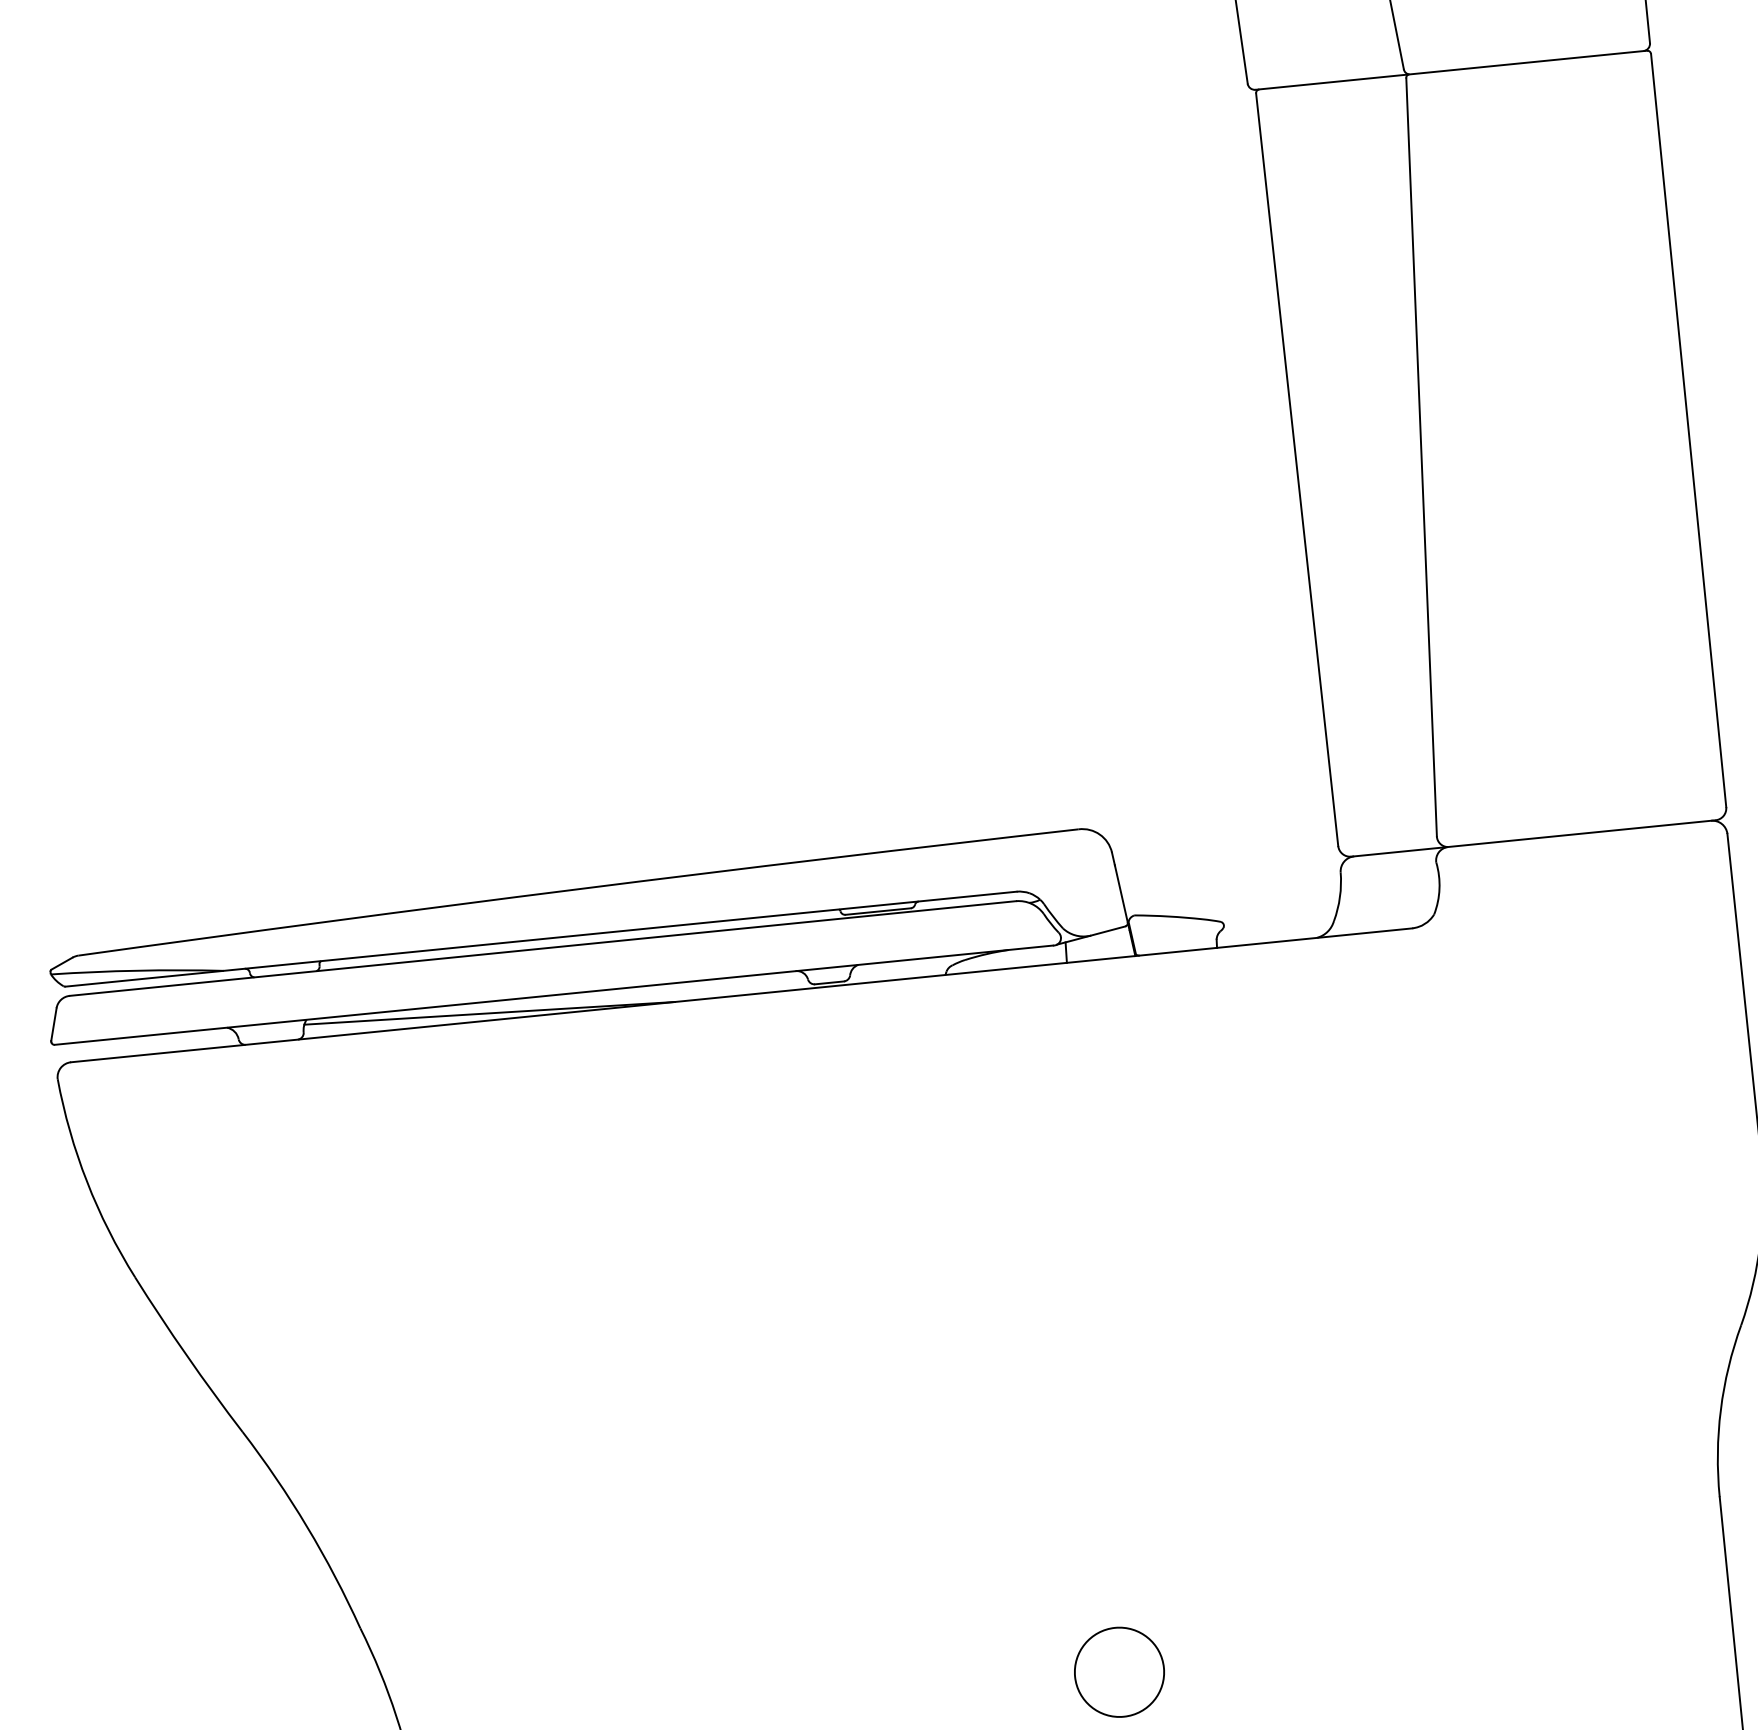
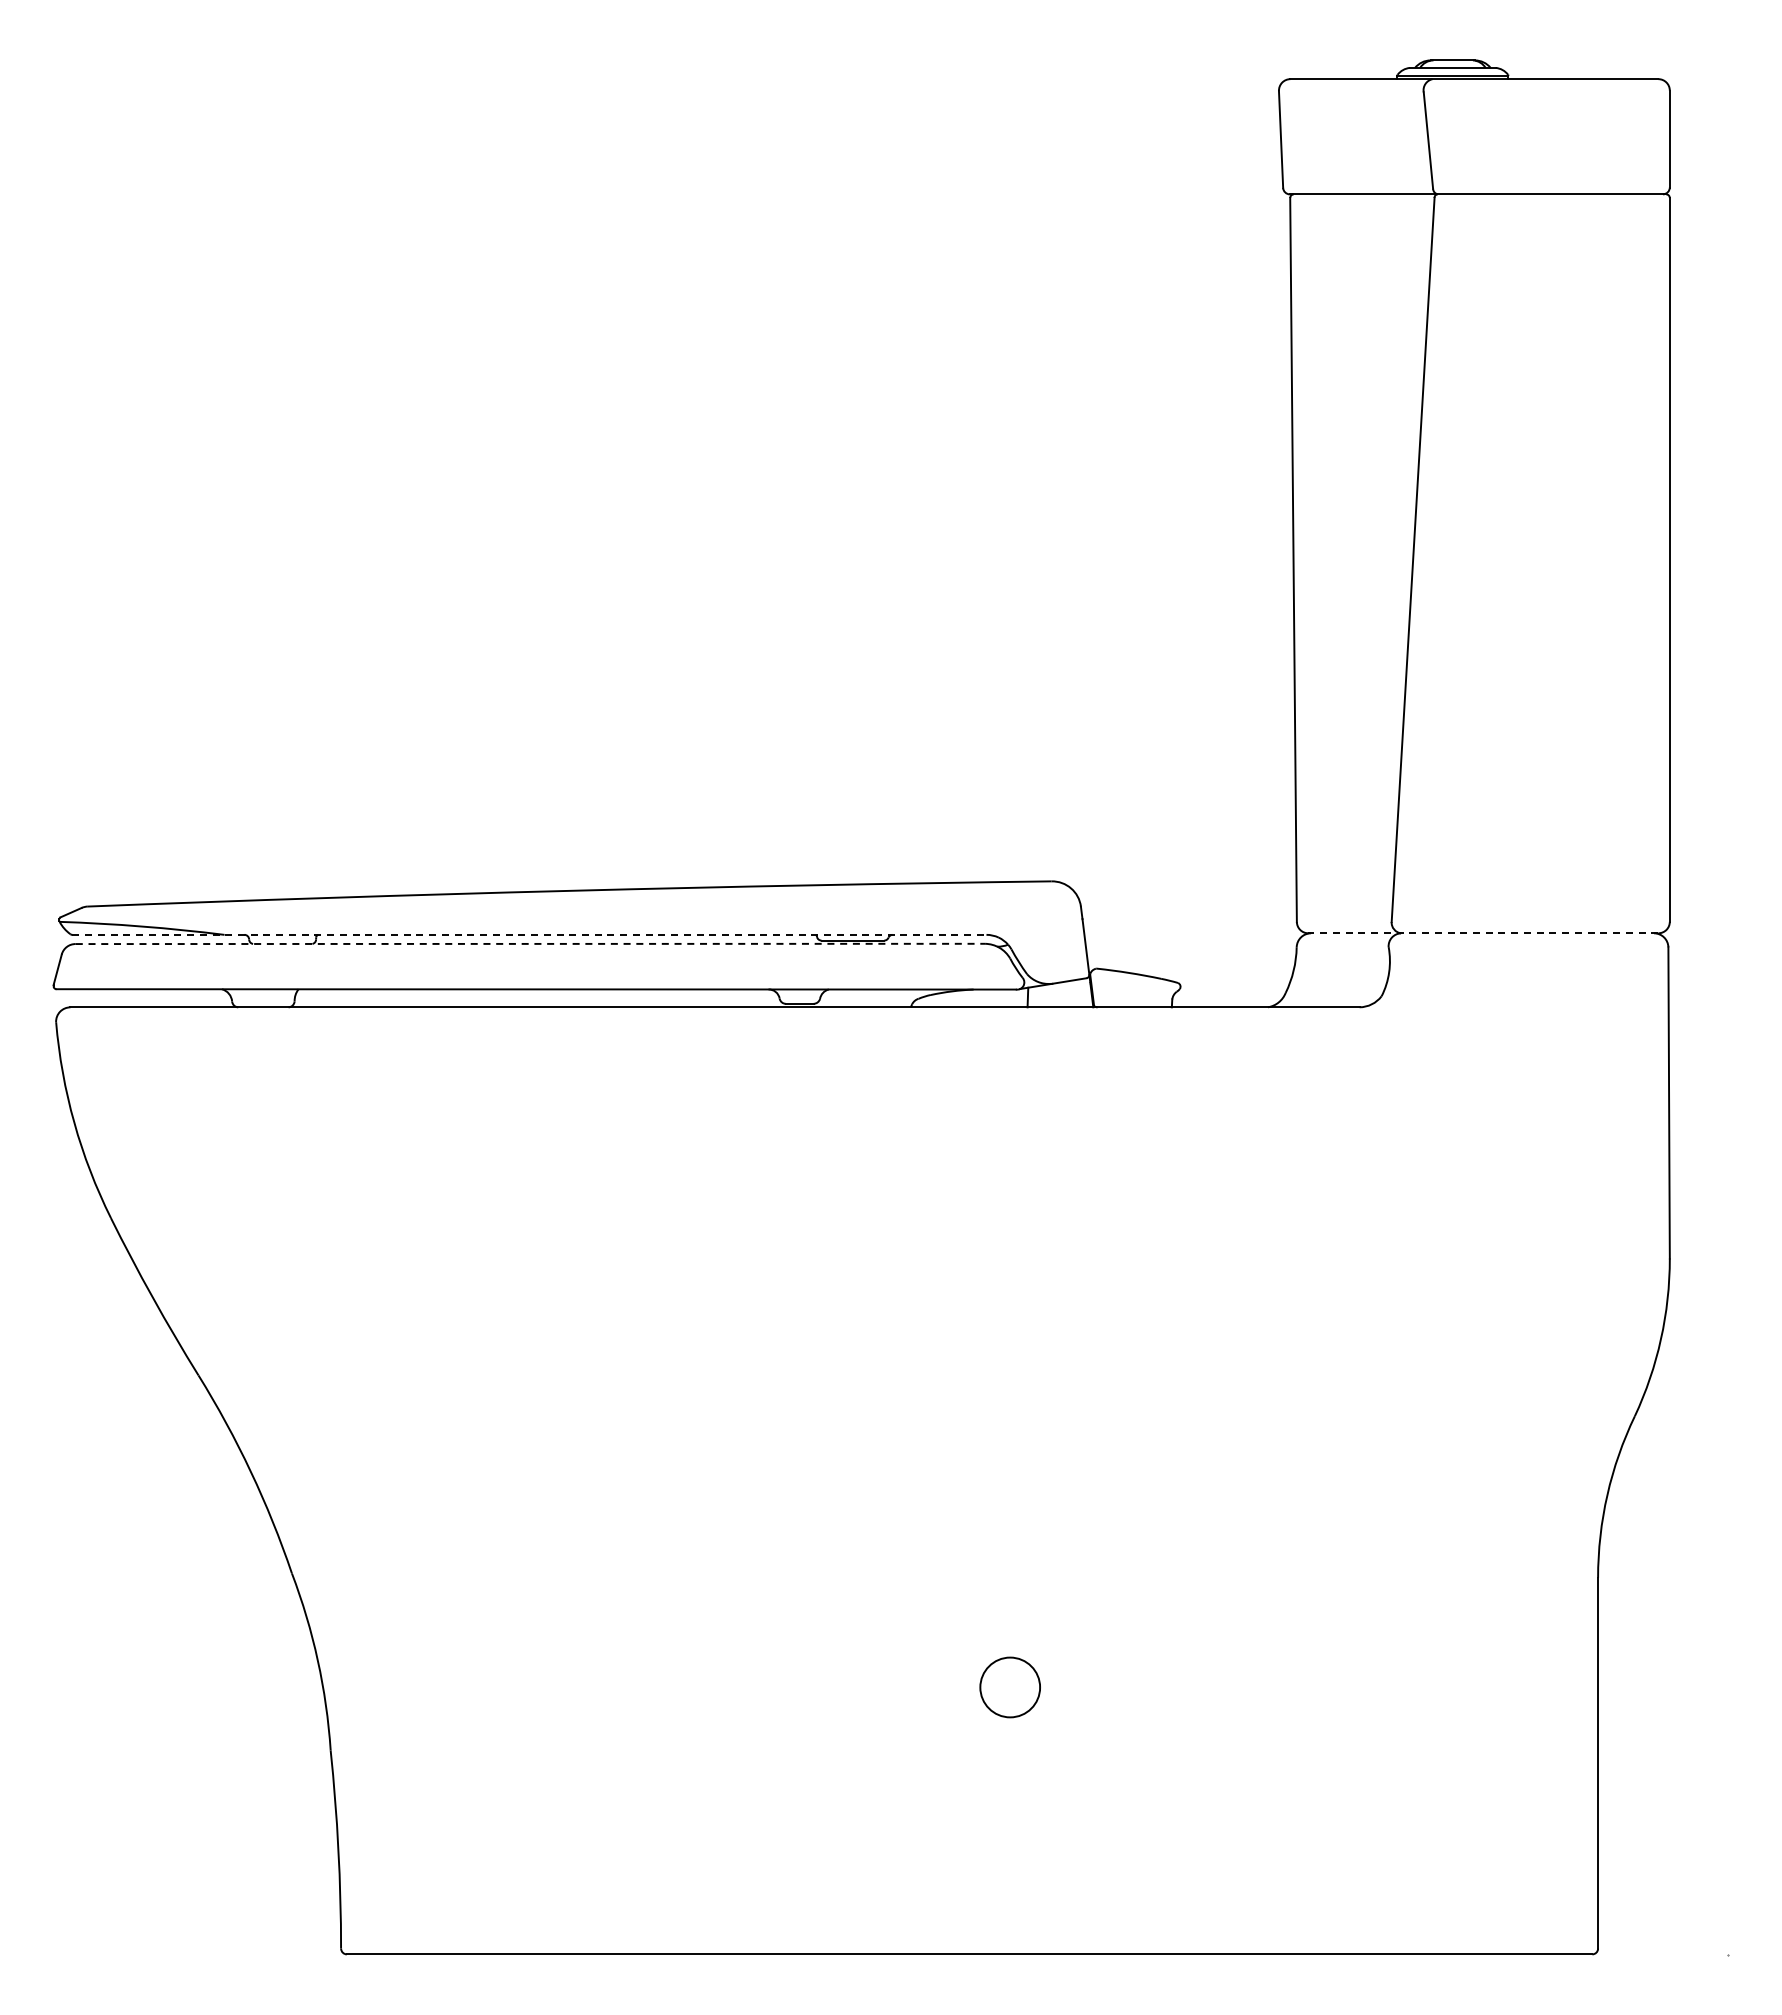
line: (1533, 838) -> (1483, 933), solid -> dashed
line: (541, 938) -> (529, 934), solid -> dashed
line: (543, 948) -> (530, 943), solid -> dashed
line: (489, 1013) -> (473, 1000), removed
circle: (1118, 1672) -> (1009, 1687), size x0.7

